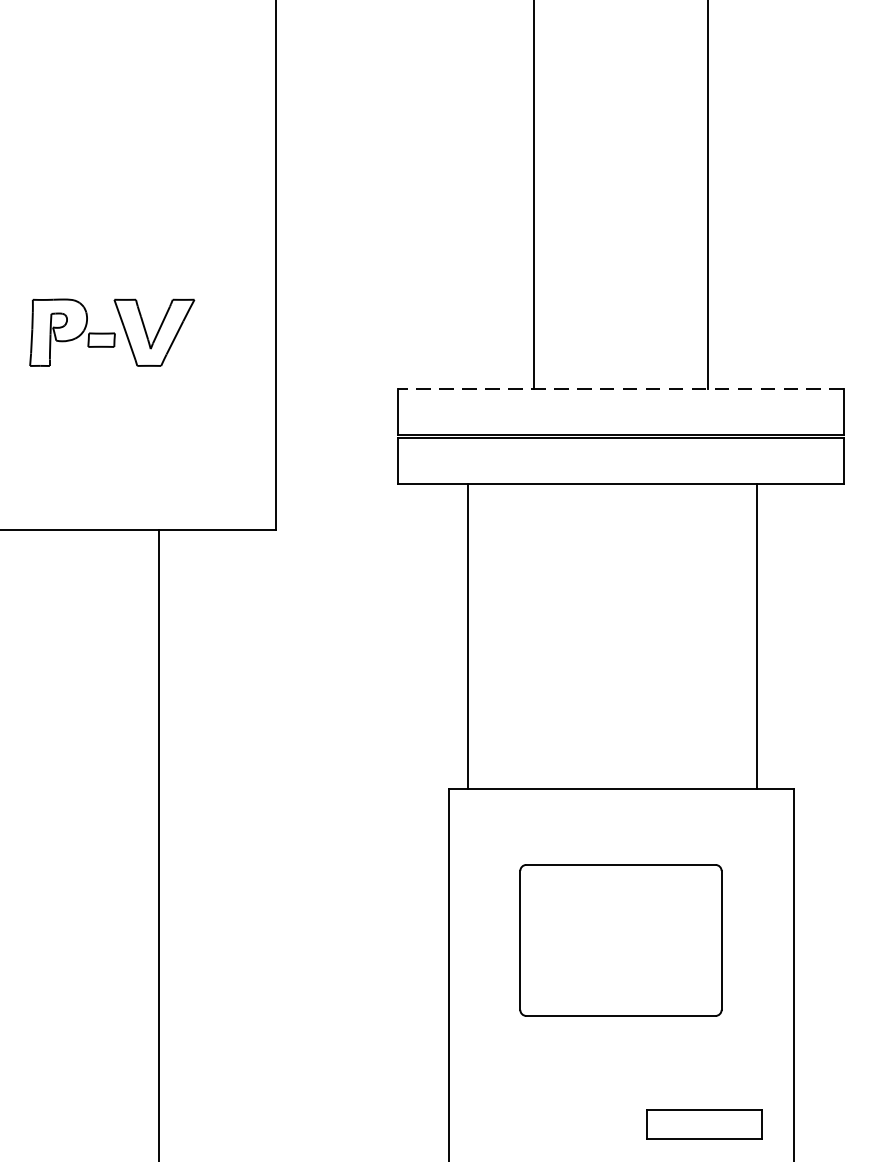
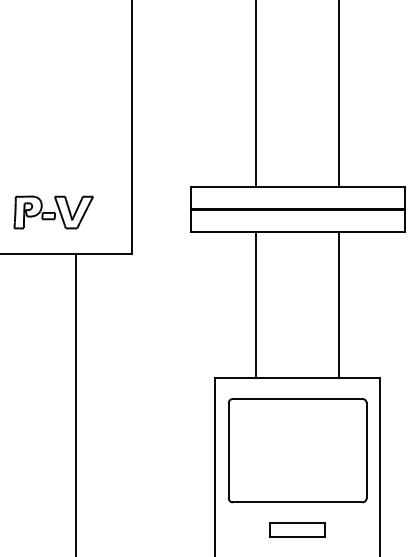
part: (111, 332) -> (53, 212), moved
line: (620, 389) -> (297, 186), dashed -> solid
line: (468, 637) -> (256, 305), moved
line: (758, 637) -> (339, 305), moved
part: (620, 939) -> (297, 450), size x1.43
part: (704, 1123) -> (297, 529), moved

